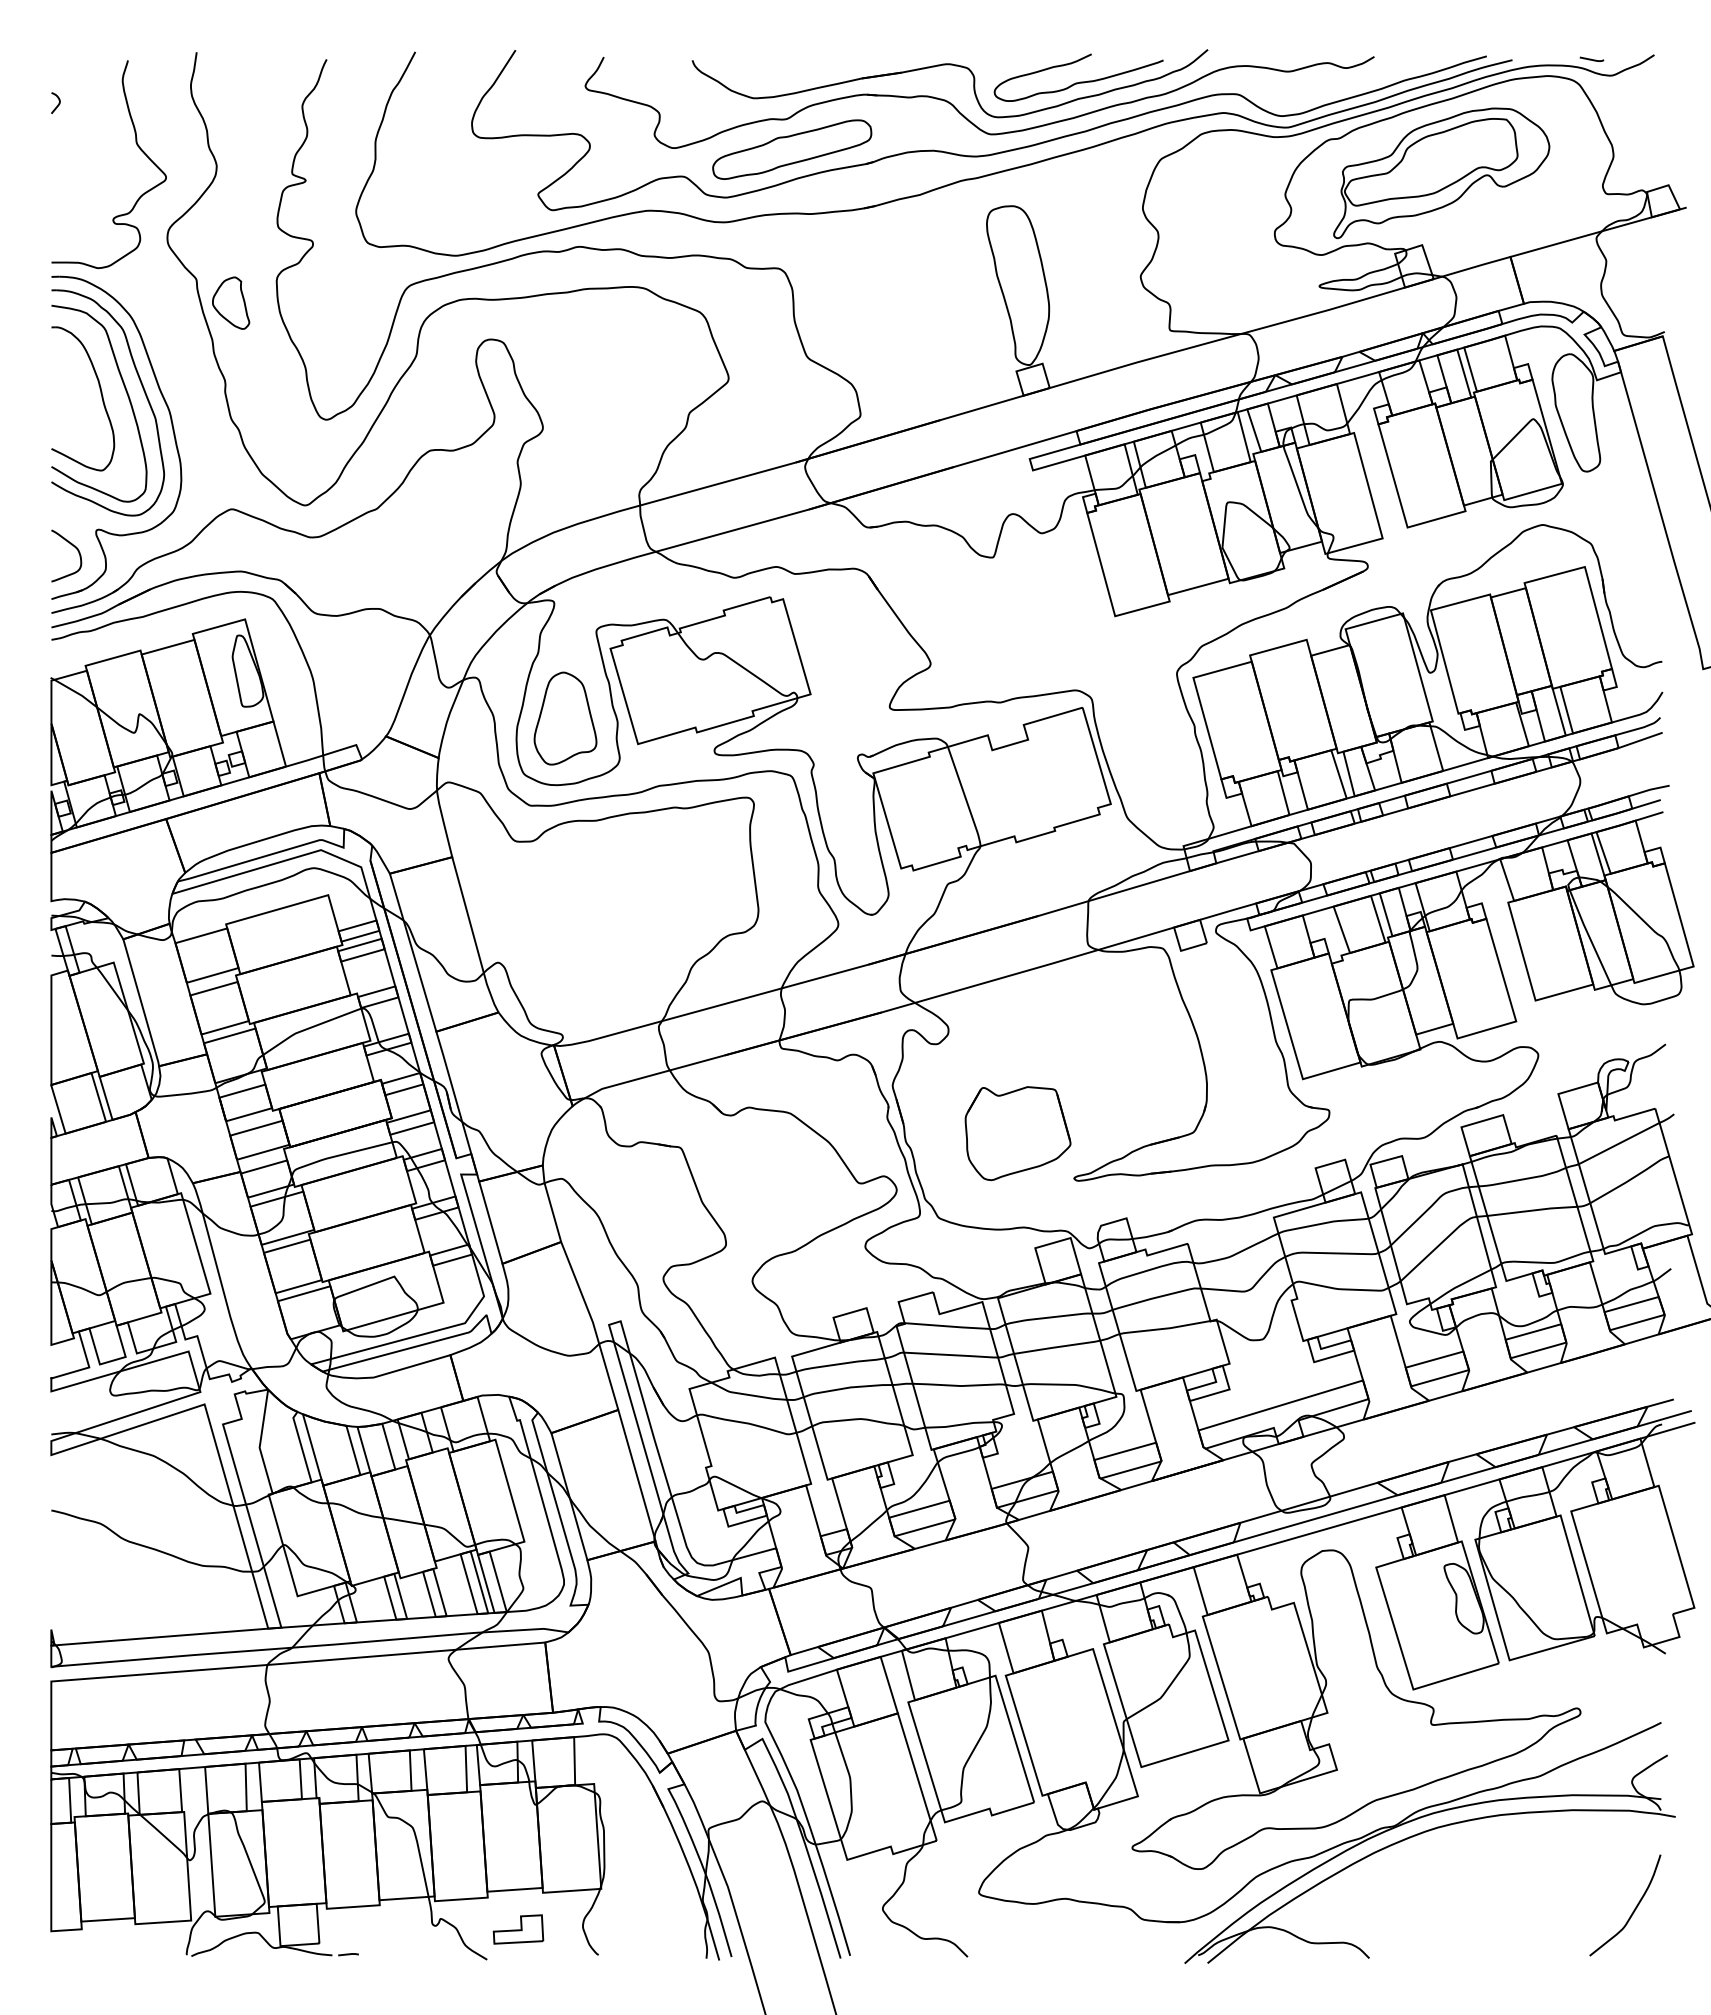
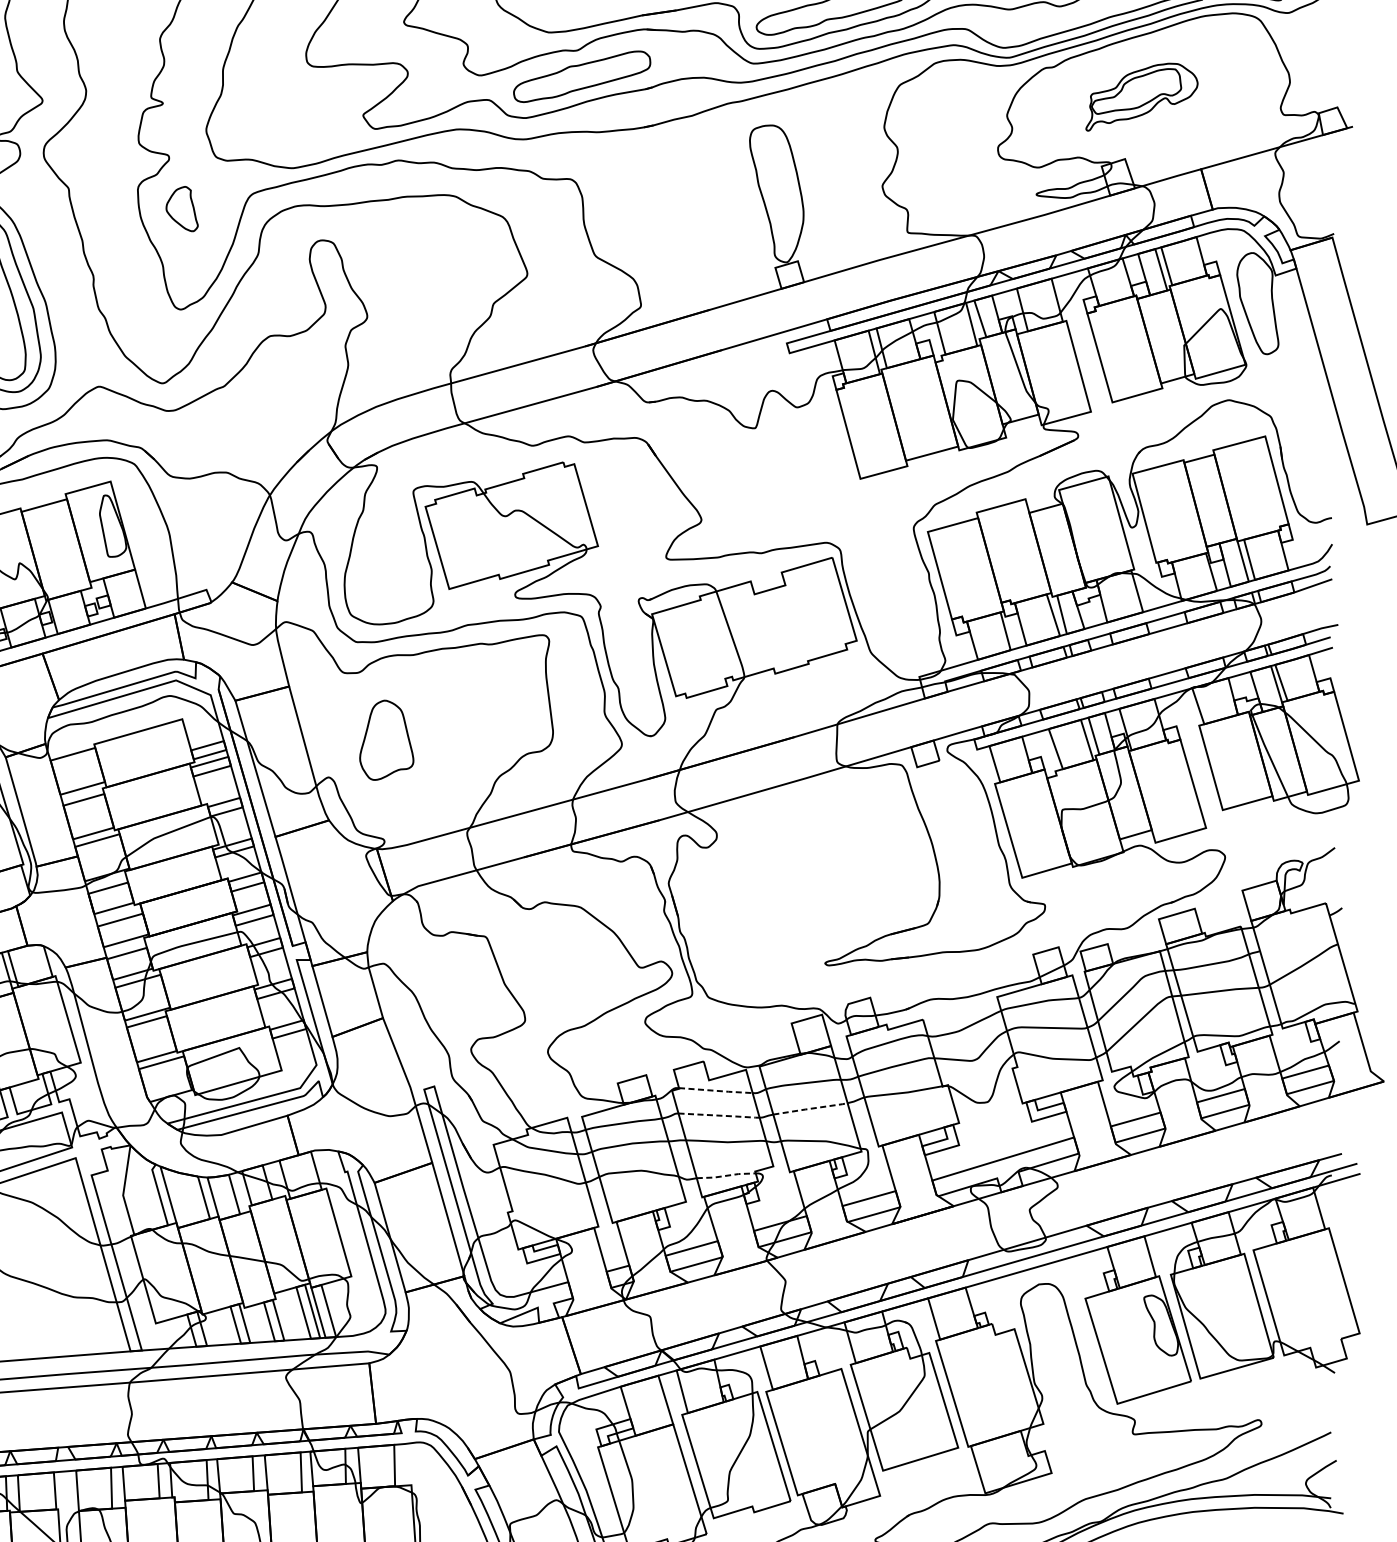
part: (1441, 173) -> (1141, 97), size x0.6
part: (231, 302) -> (182, 208), moved
part: (565, 718) -> (386, 740), moved
part: (1017, 1133) -> (776, 924), removed
line: (1618, 1143) -> (1294, 933), removed
line: (948, 1326) -> (716, 1090), solid -> dashed
line: (1056, 1347) -> (809, 1109), solid -> dashed
line: (952, 1355) -> (720, 1115), solid -> dashed
line: (960, 1424) -> (727, 1175), solid -> dashed

